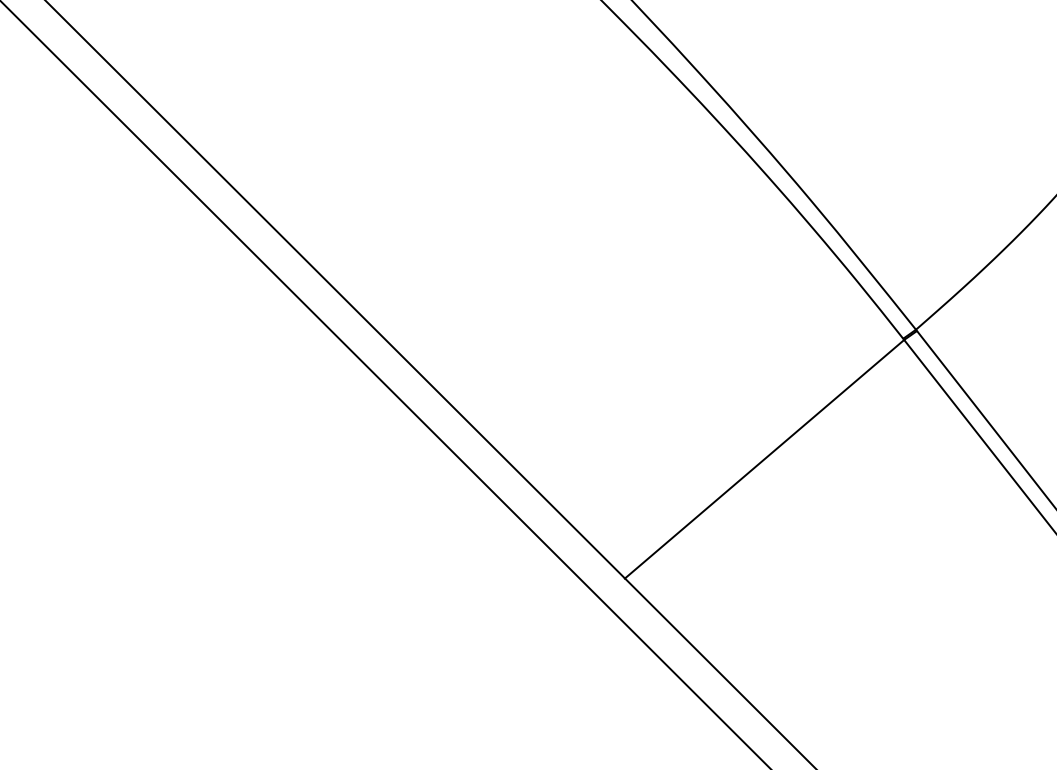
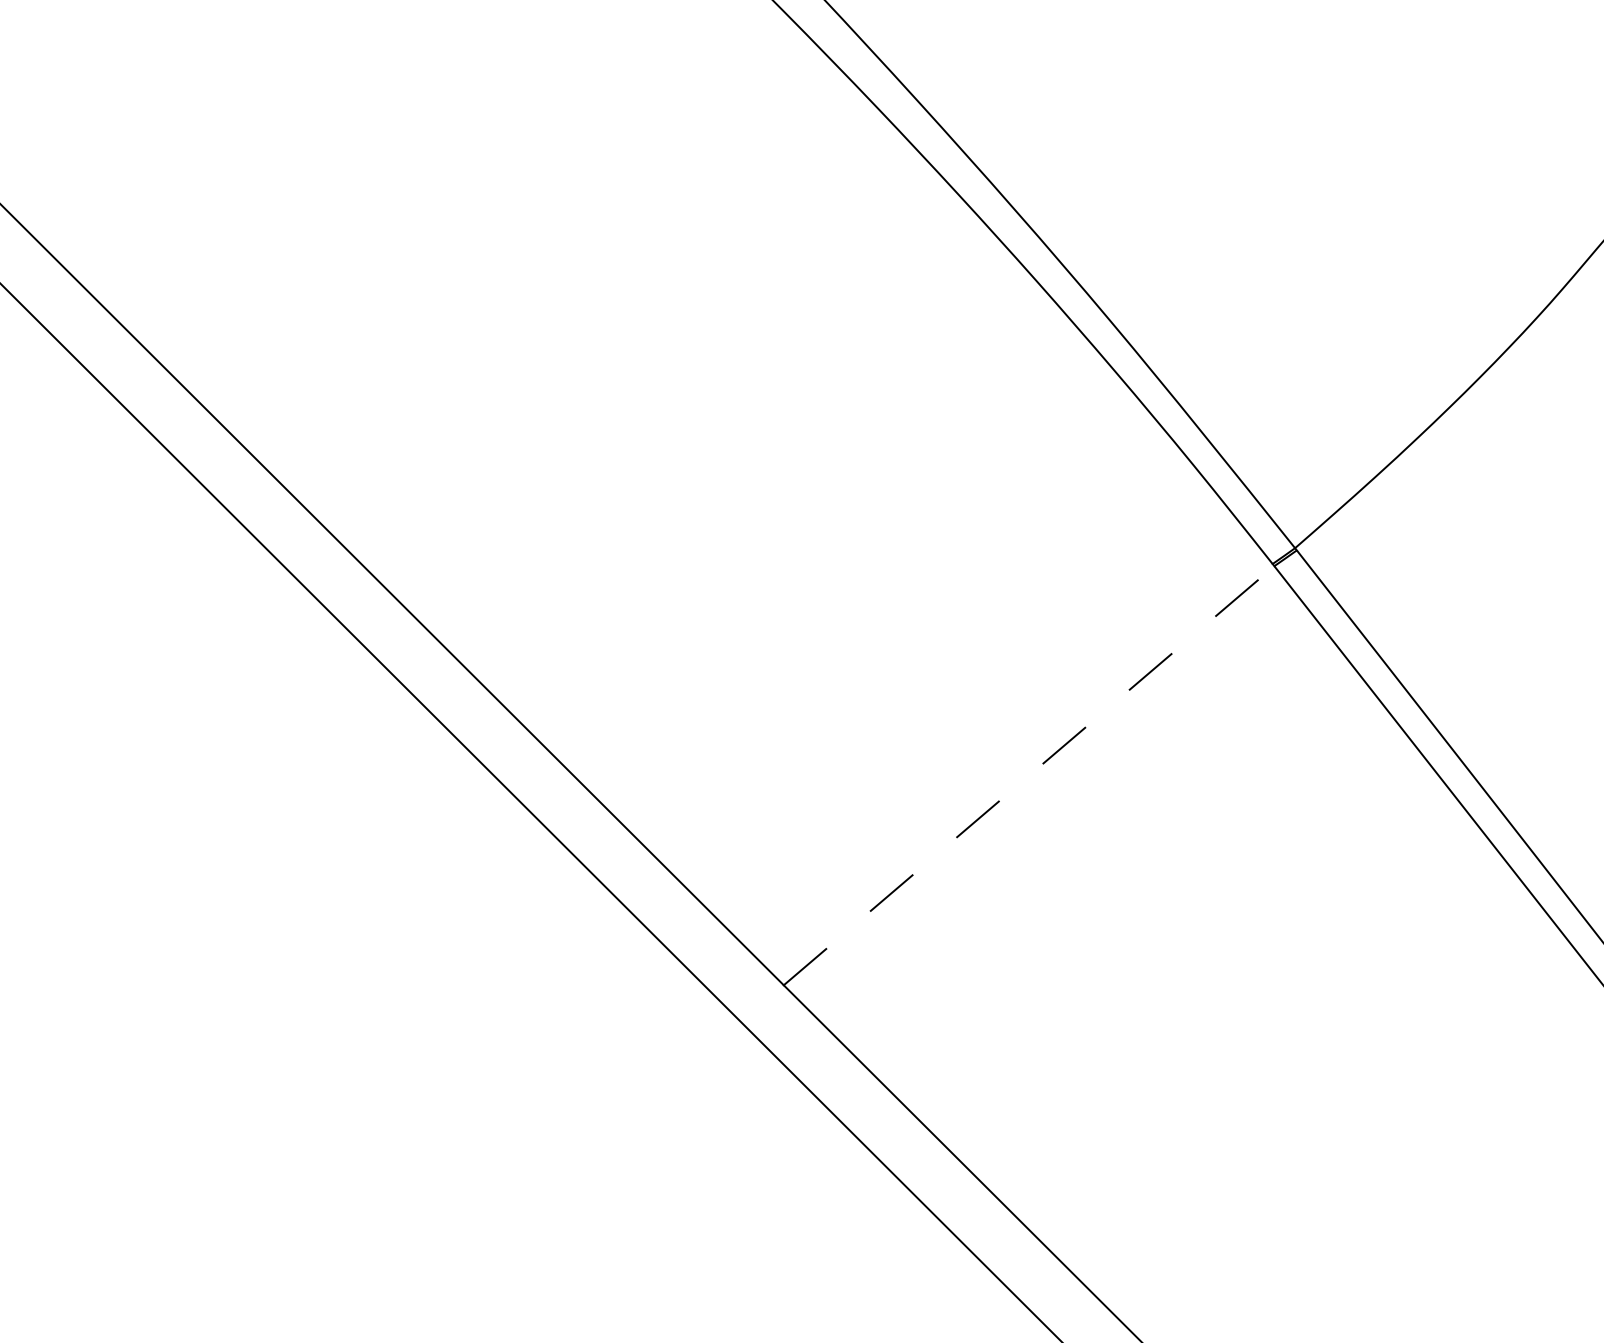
line: (764, 459) -> (1028, 776), solid -> dashed

